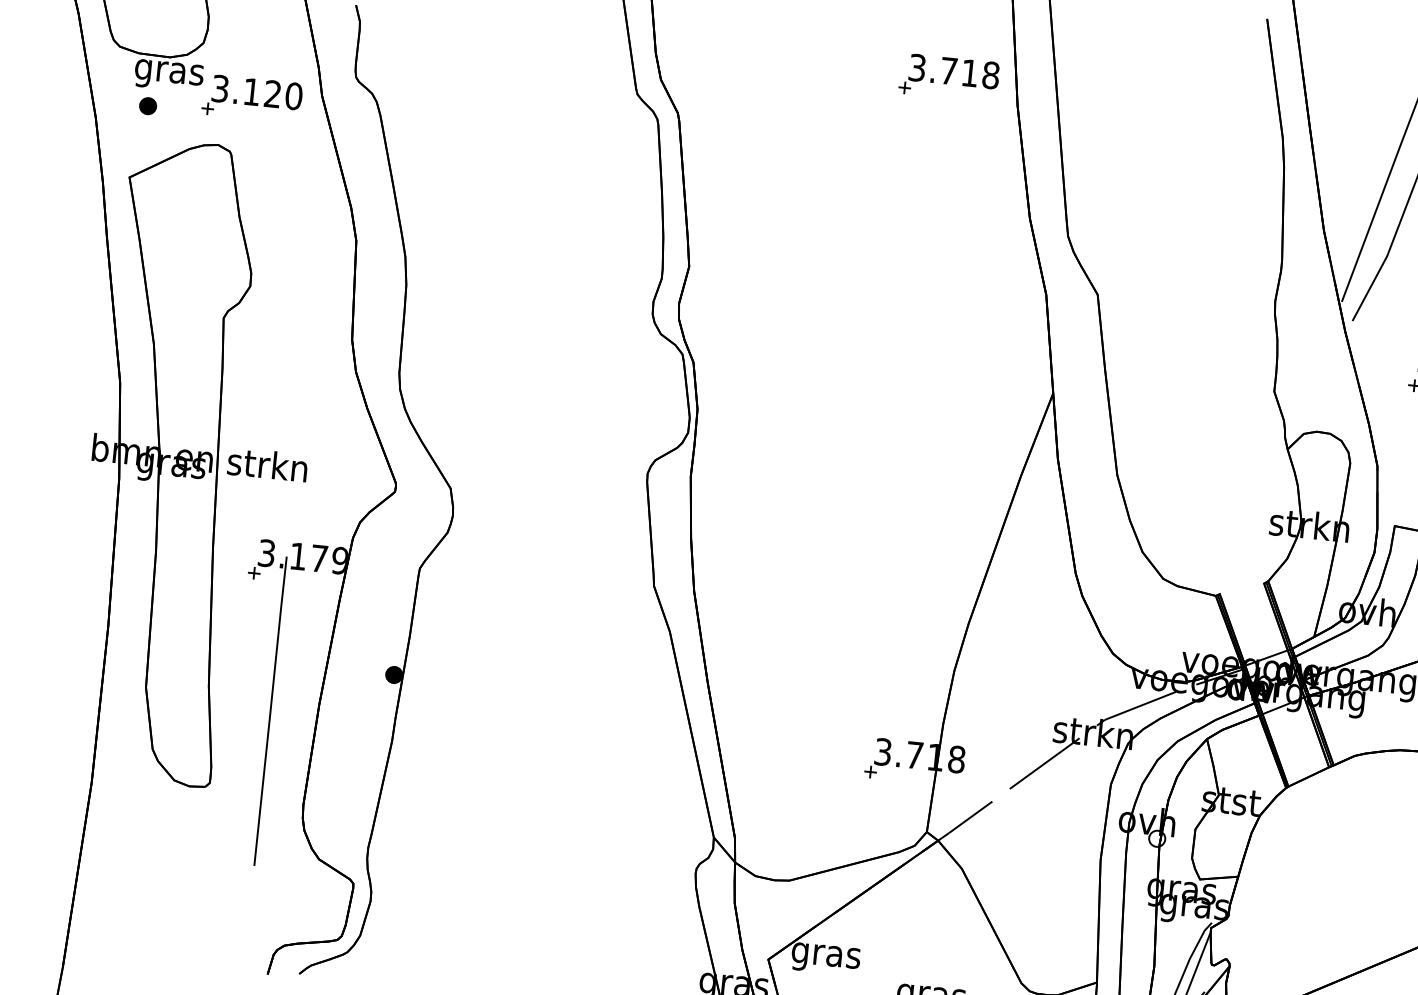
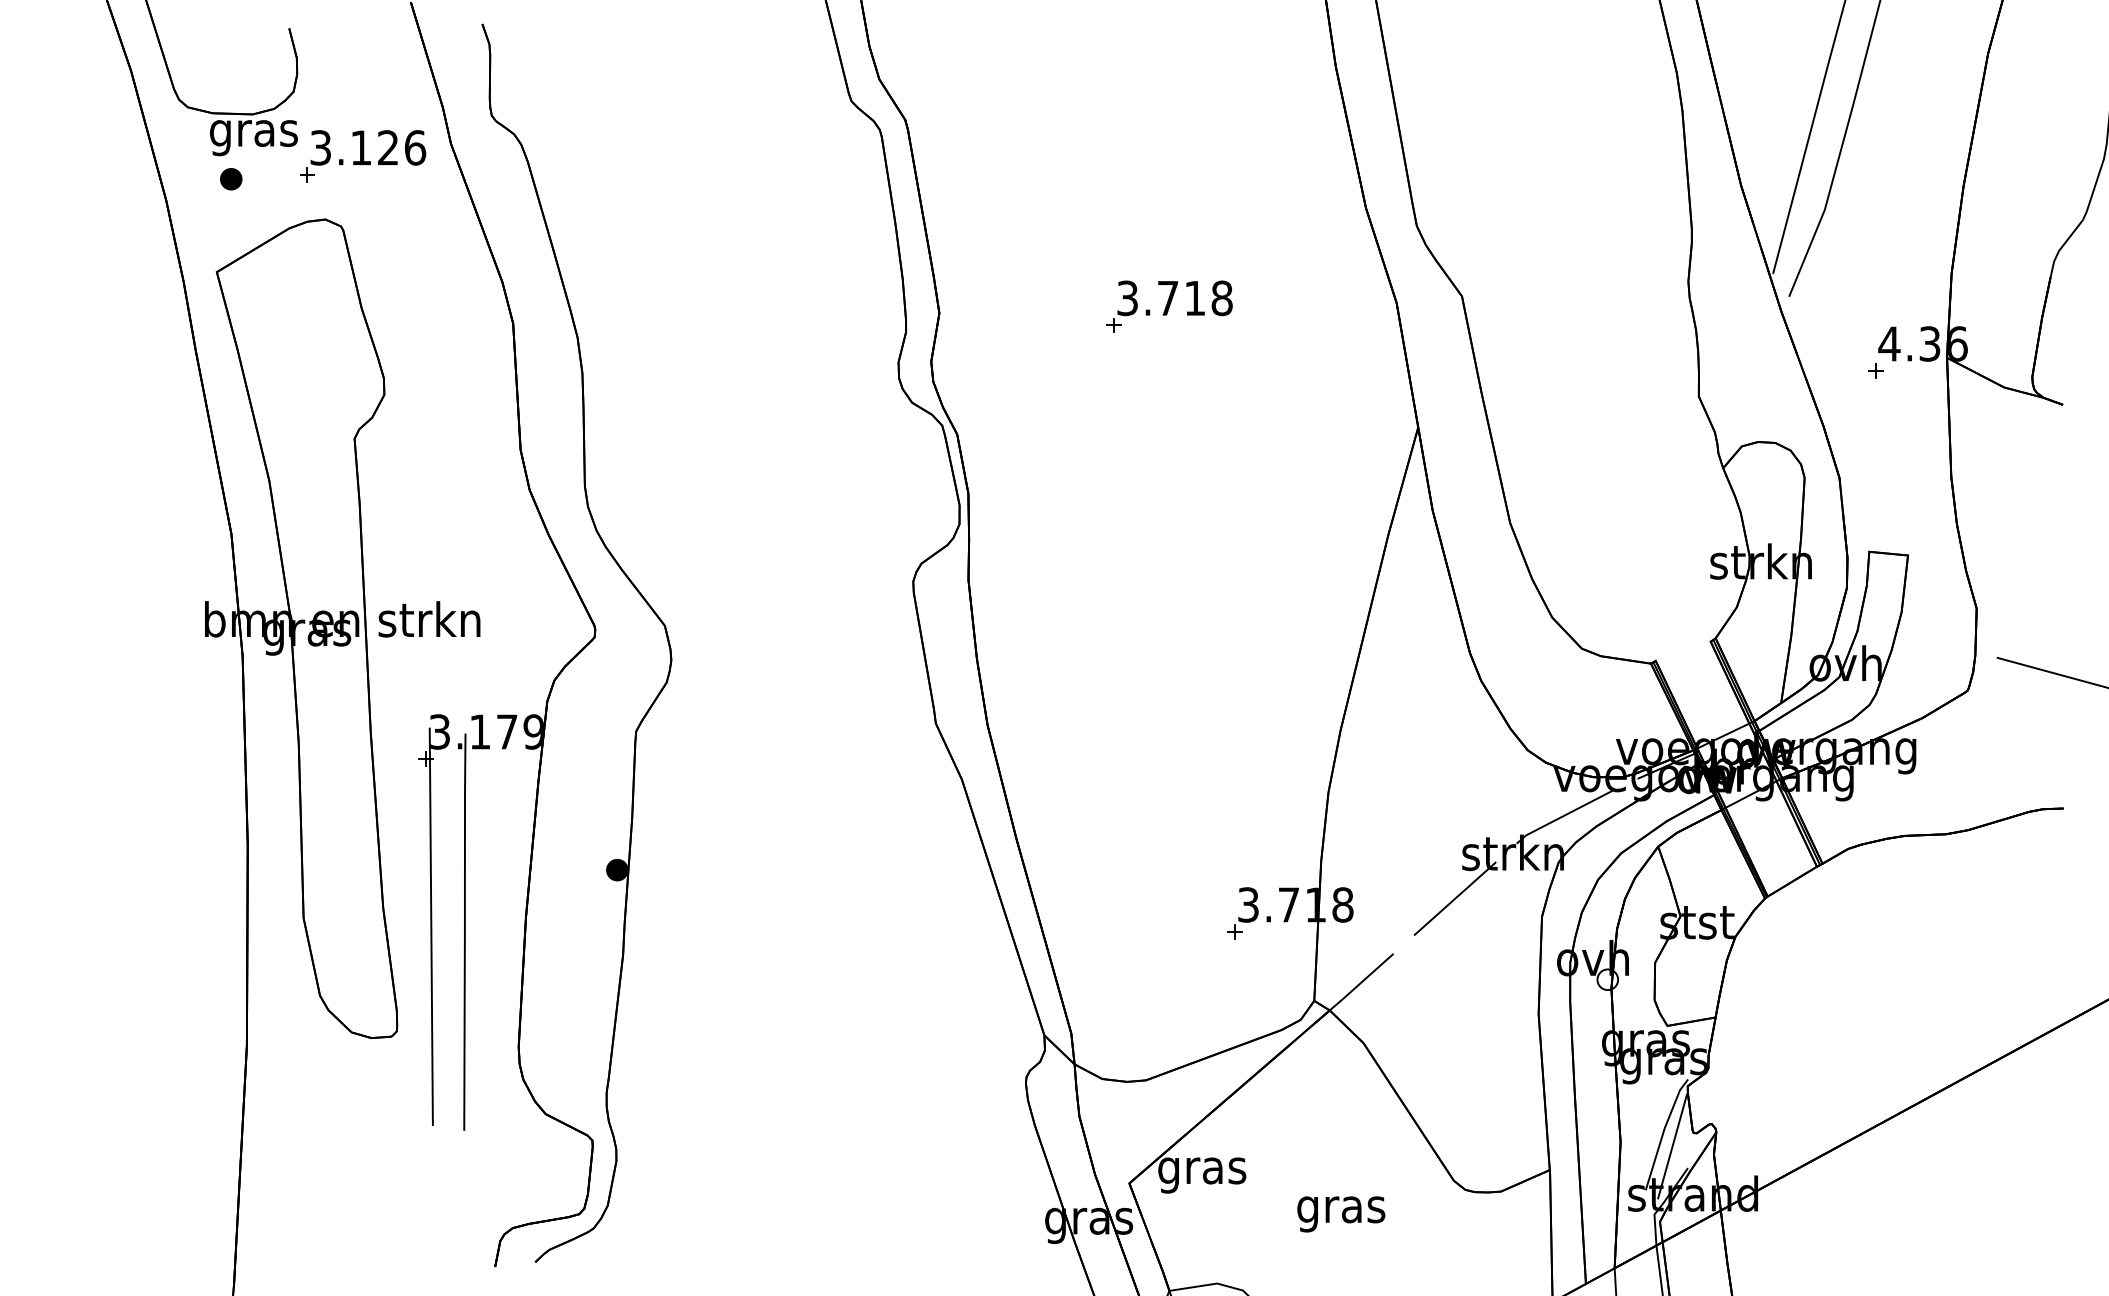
part: (949, 77) -> (1169, 306), moved
text: (294, 96) -> (415, 147), 3.120 -> 3.126
line: (244, 704) -> (430, 926), added

